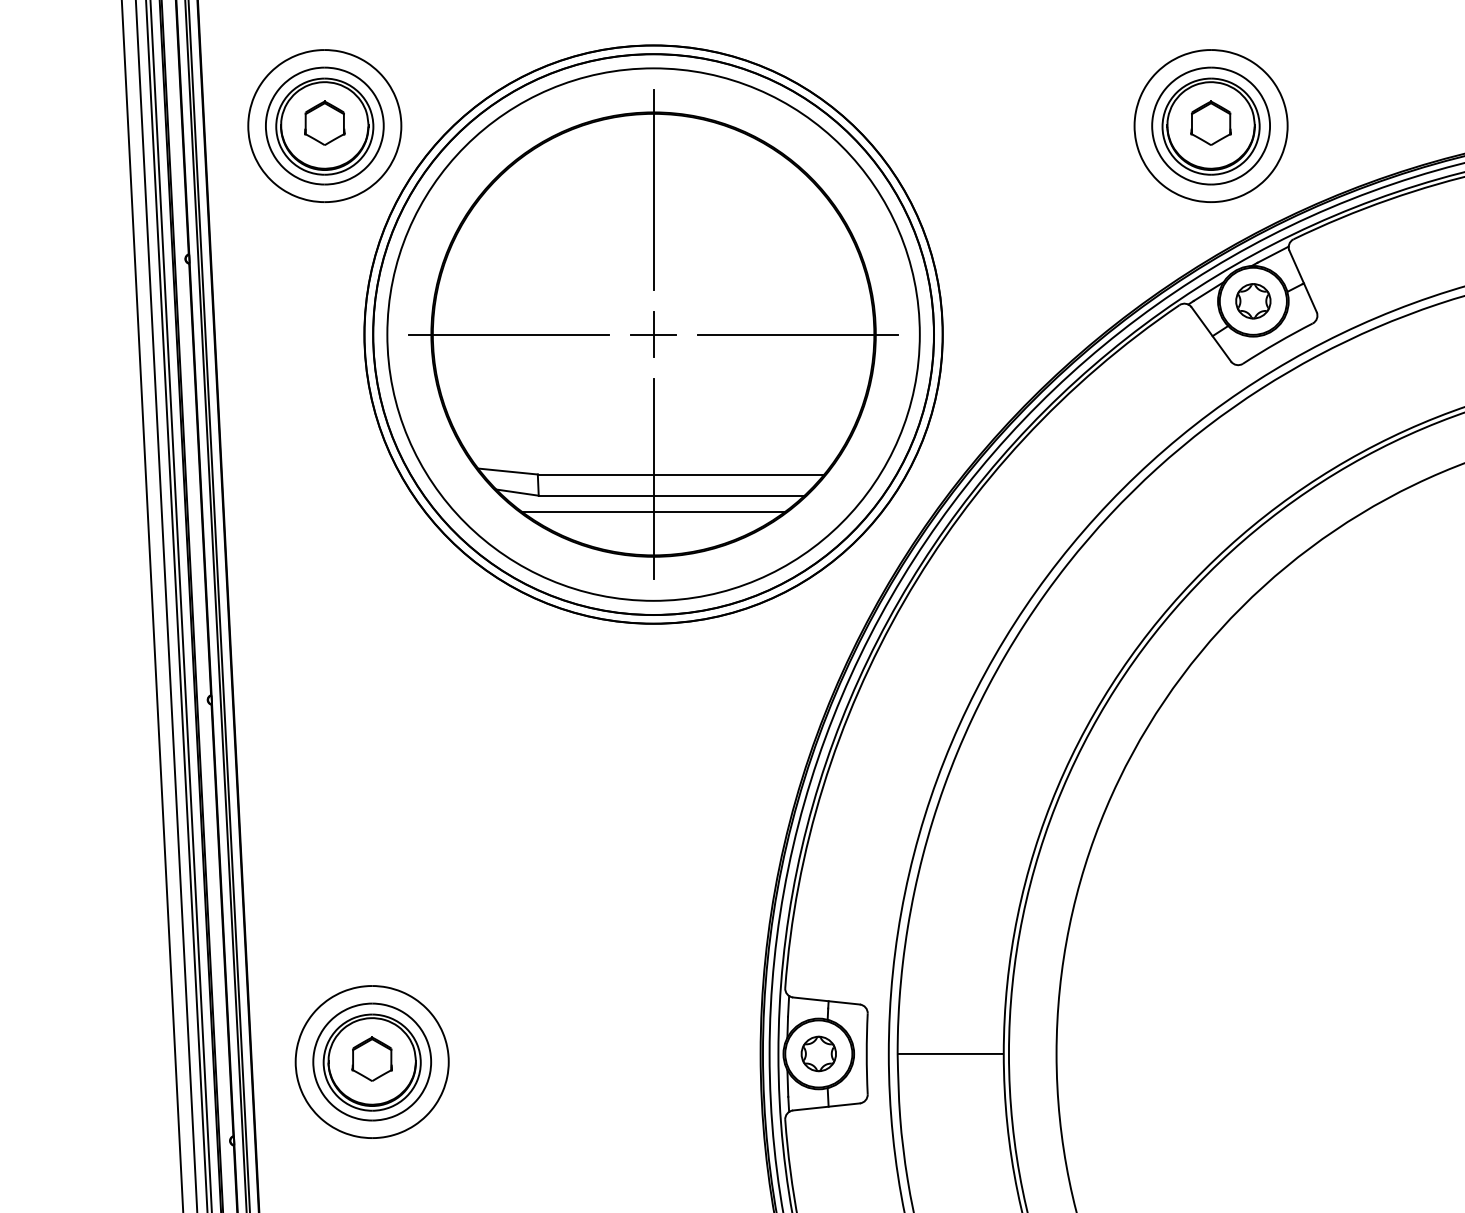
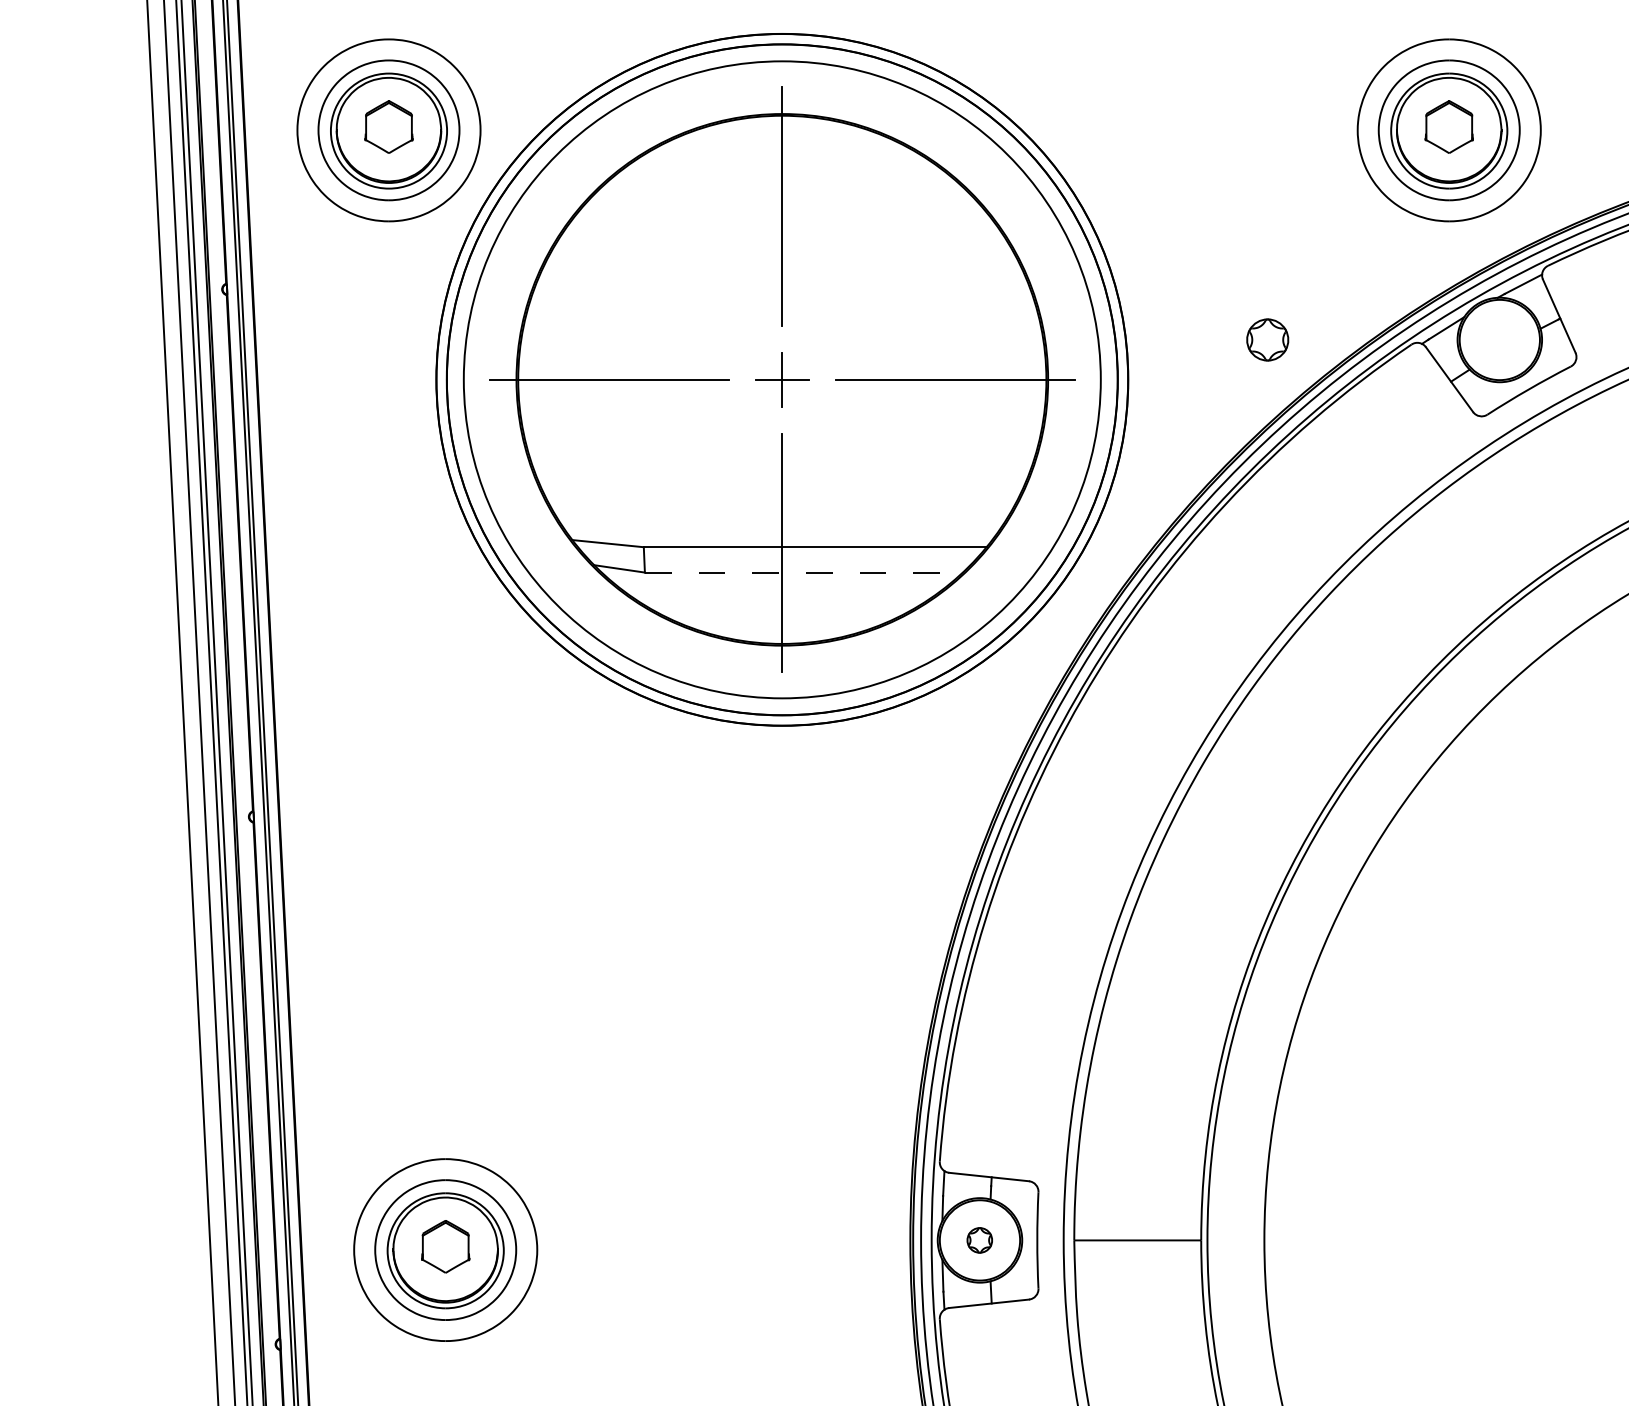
part: (1253, 301) -> (1267, 340), moved
line: (671, 495) -> (803, 572), solid -> dashed
line: (653, 511) -> (782, 591), removed
part: (818, 1053) -> (979, 1239), size x0.6

